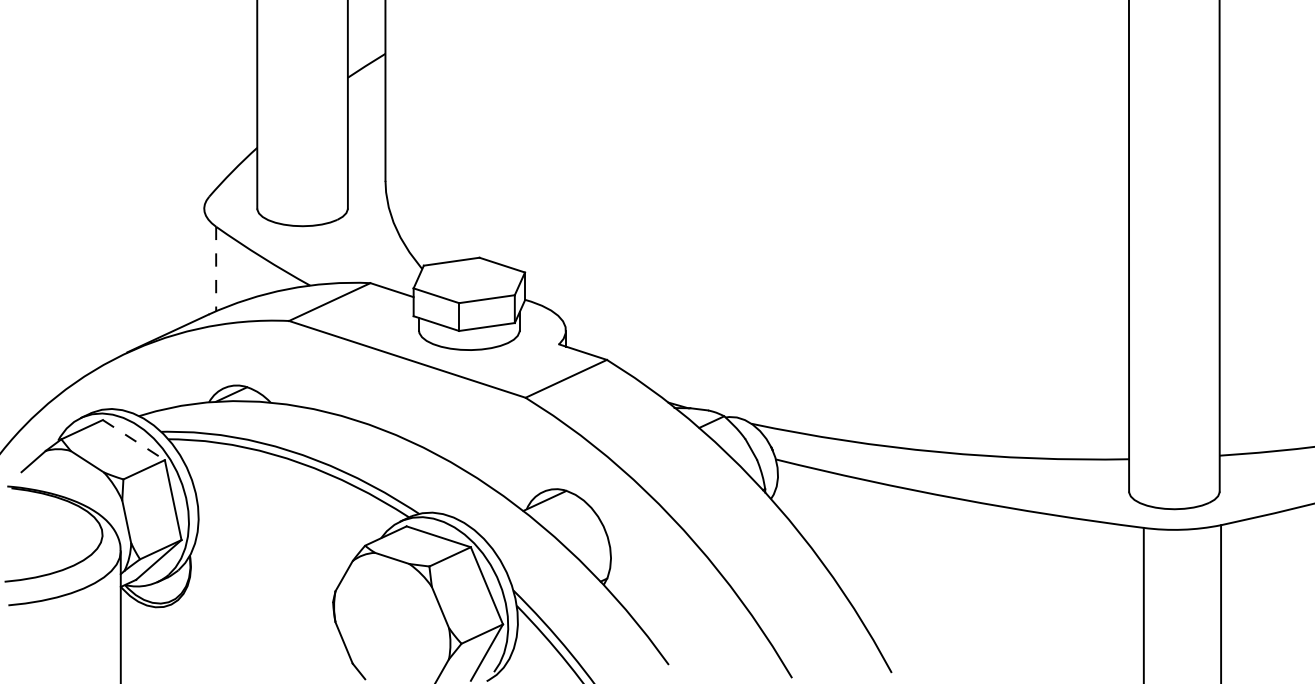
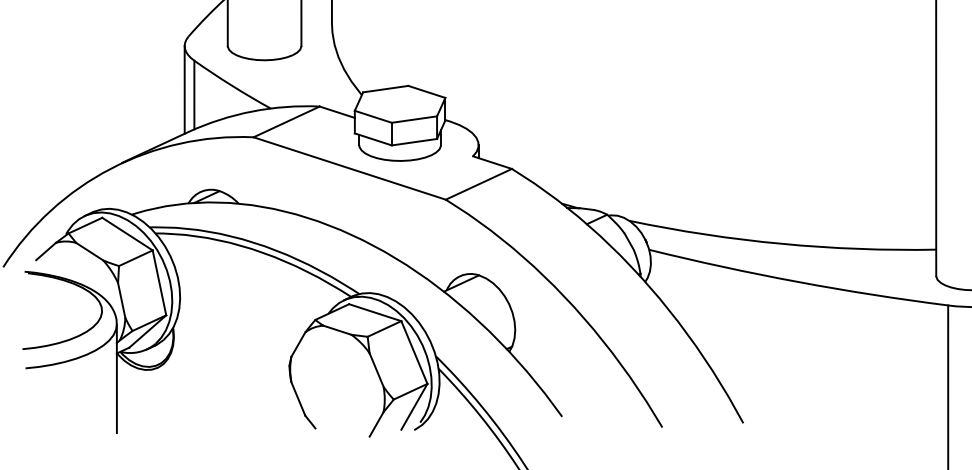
line: (204, 262) -> (184, 89), added
line: (216, 269) -> (194, 95), dashed -> solid
line: (133, 440) -> (127, 234), dashed -> solid

